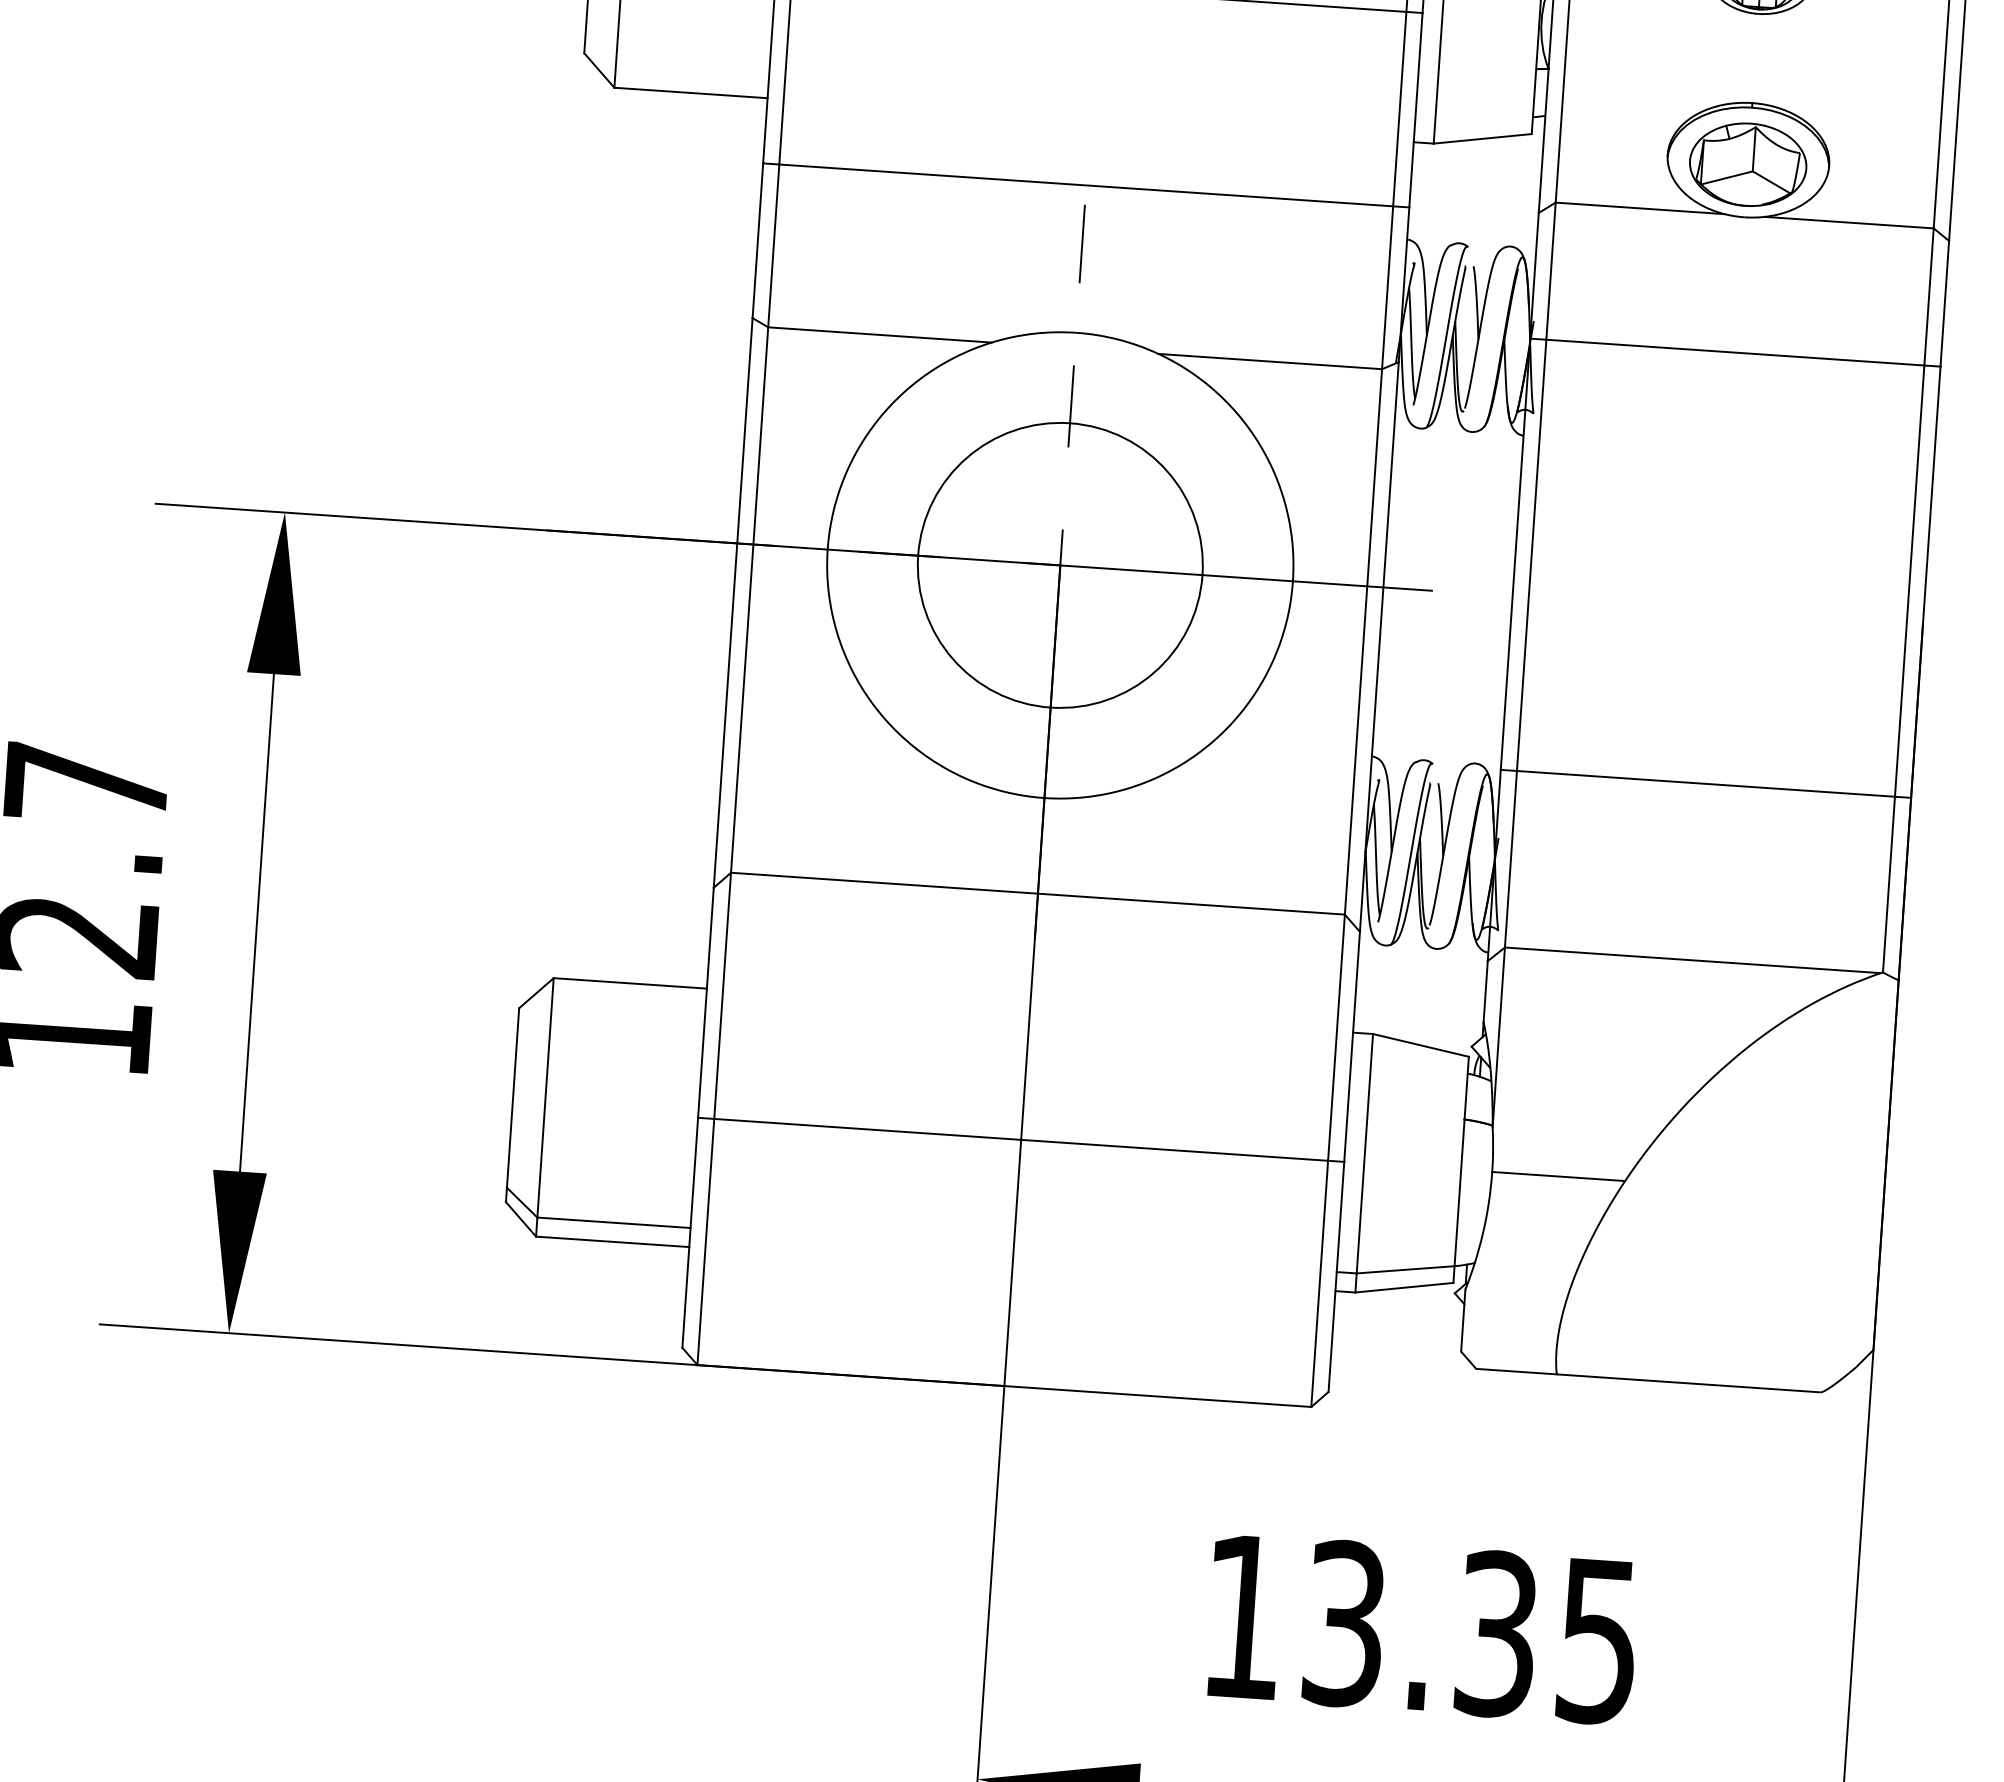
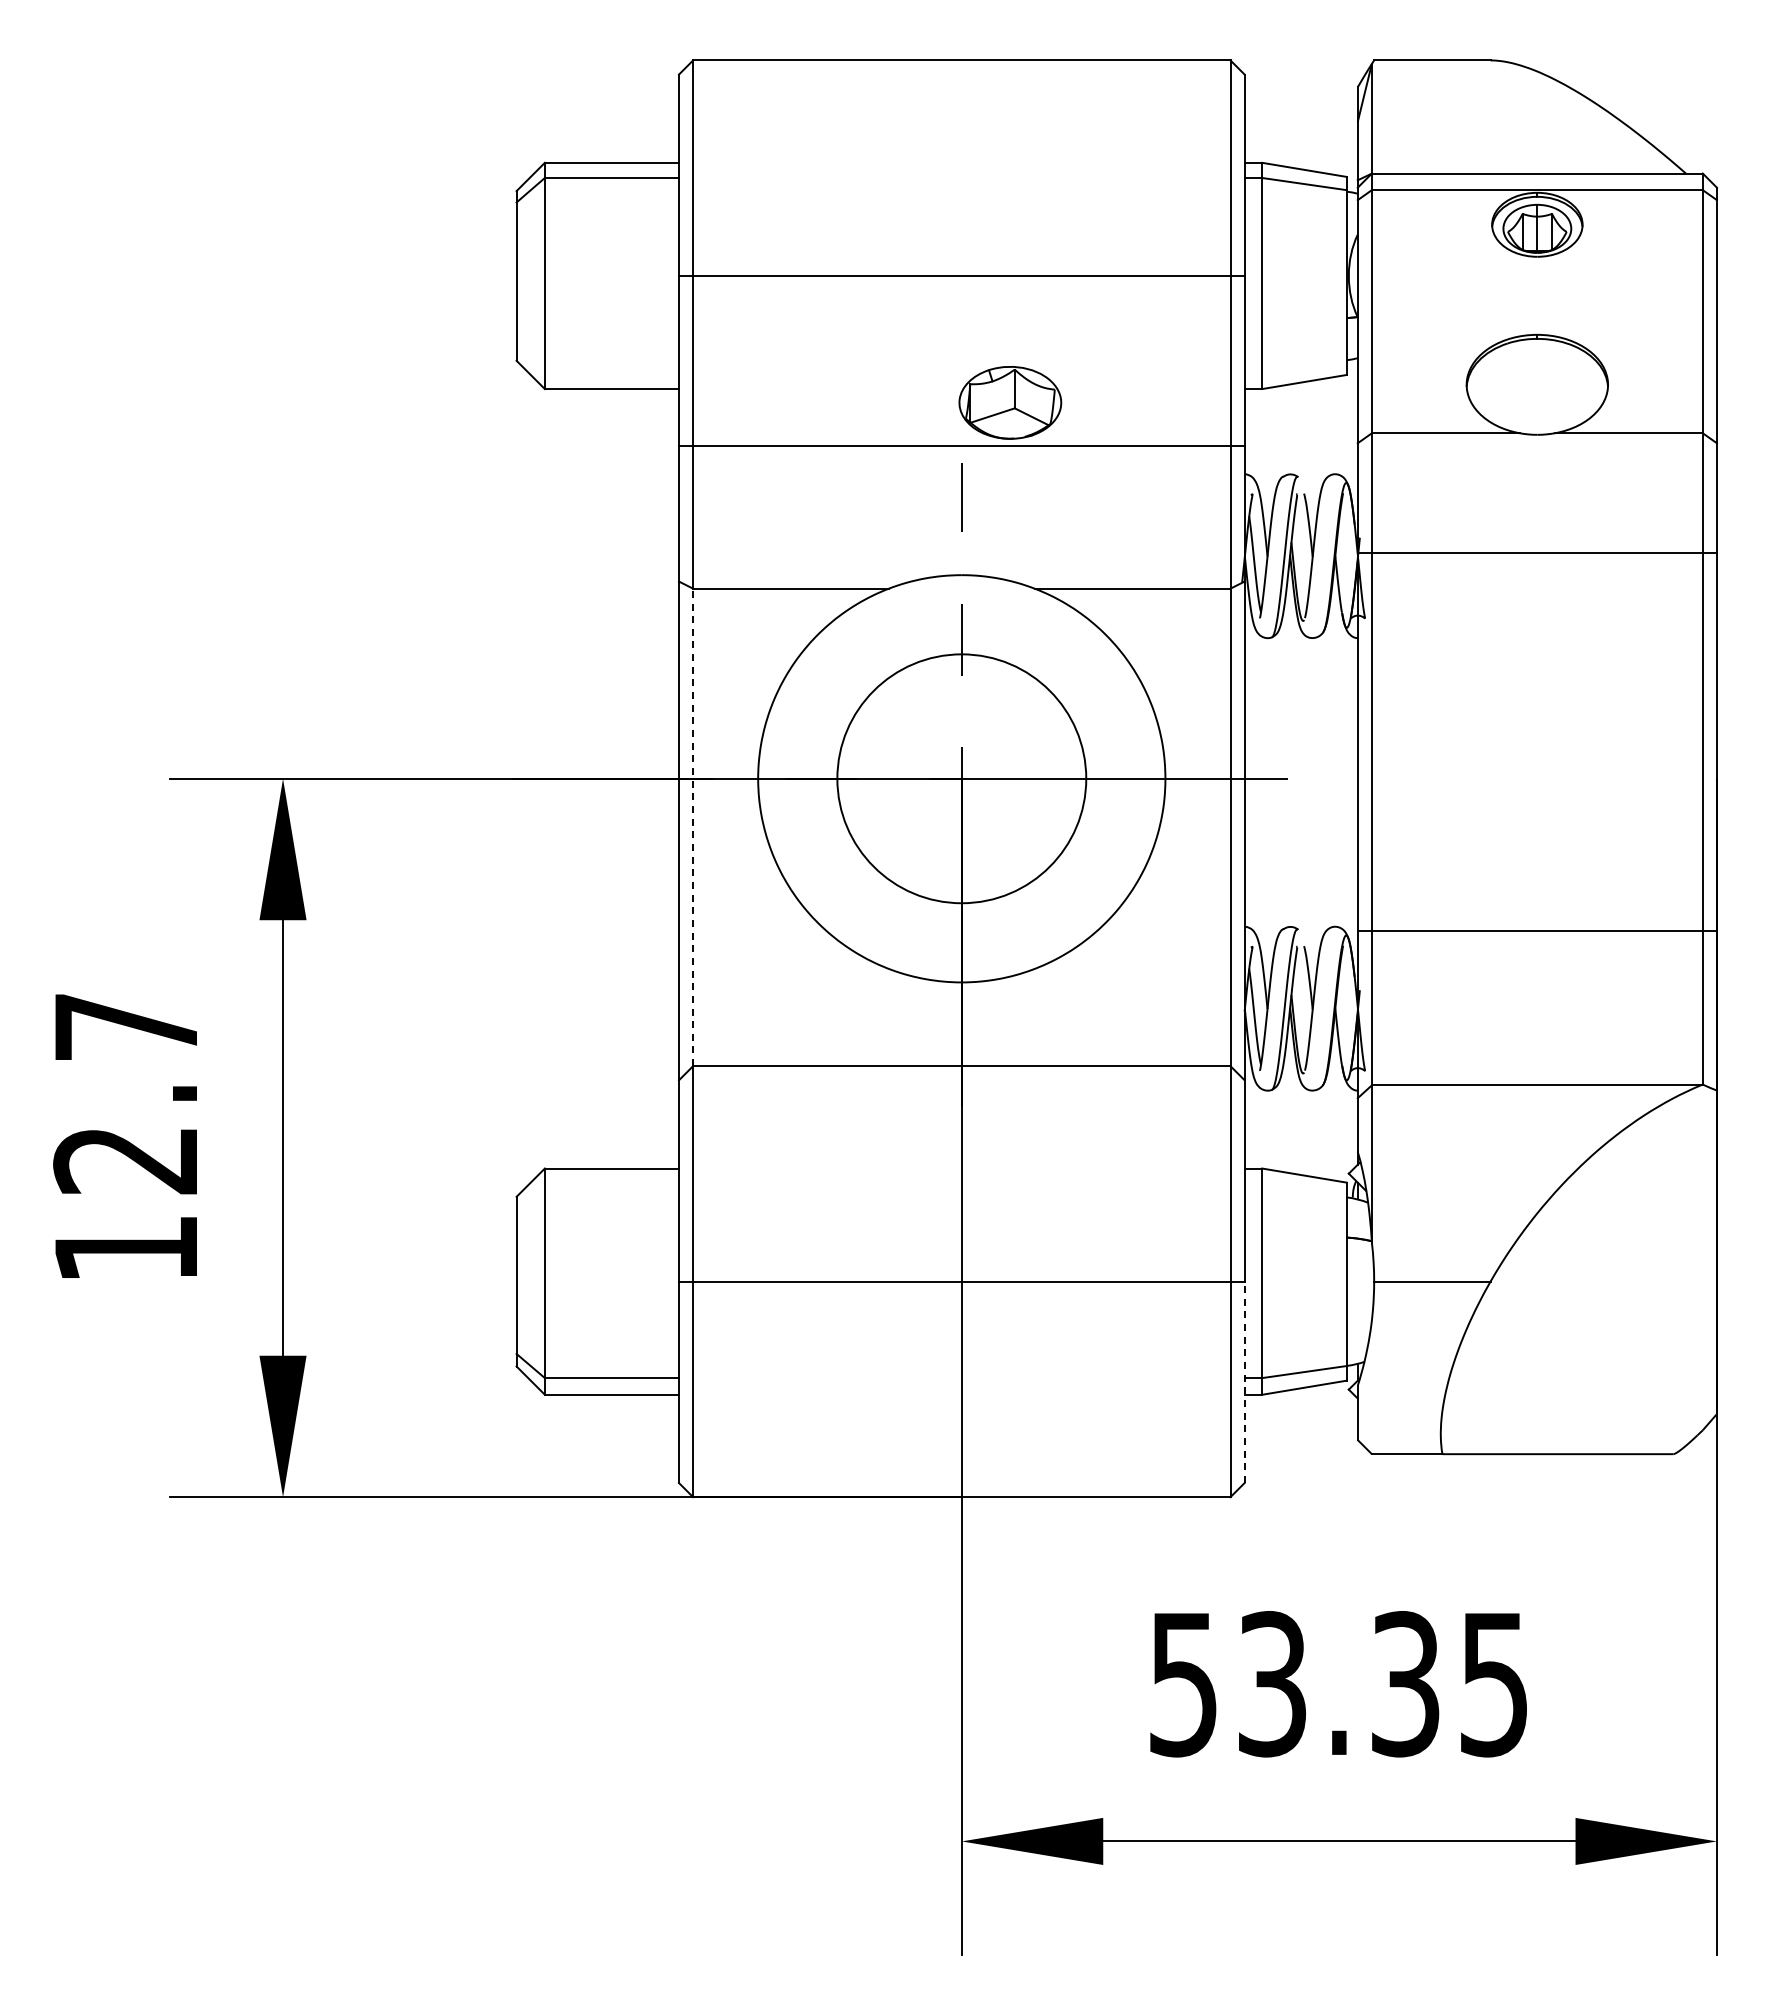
part: (1748, 164) -> (1010, 402), moved
line: (750, 600) -> (693, 827), solid -> dashed
line: (1336, 1277) -> (1244, 1382), solid -> dashed
text: (1242, 1618) -> (1183, 1685), 13.35 -> 53.35

